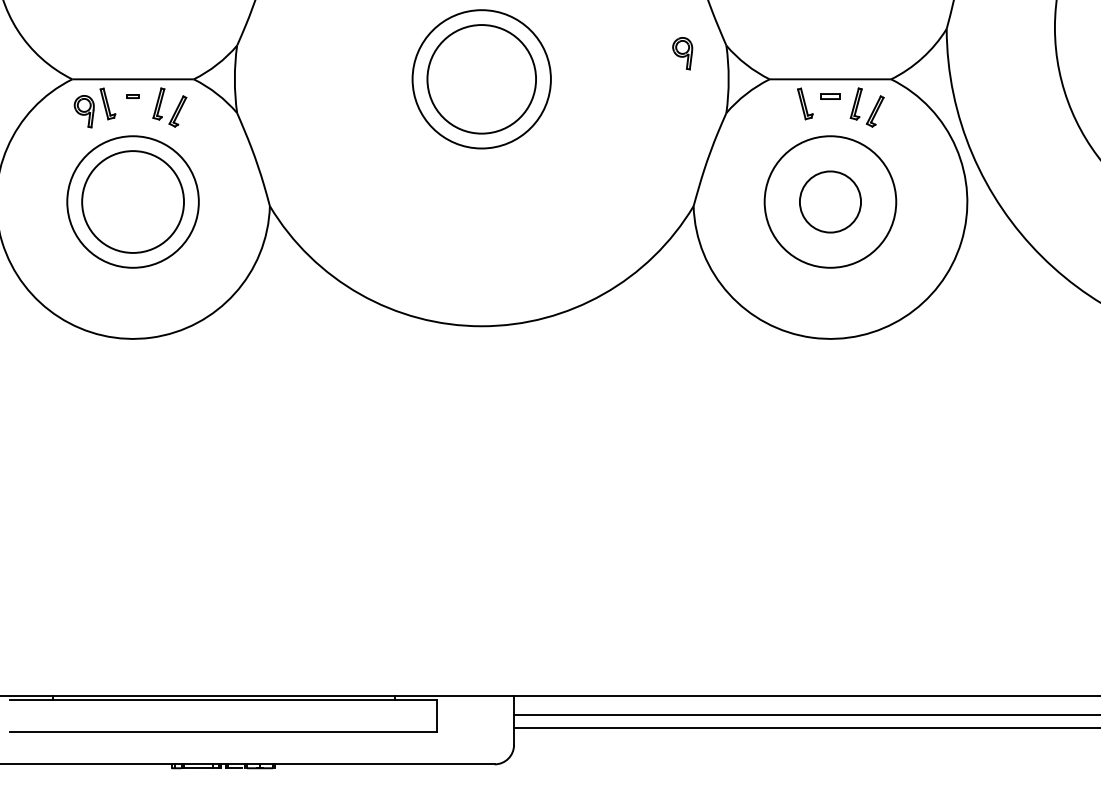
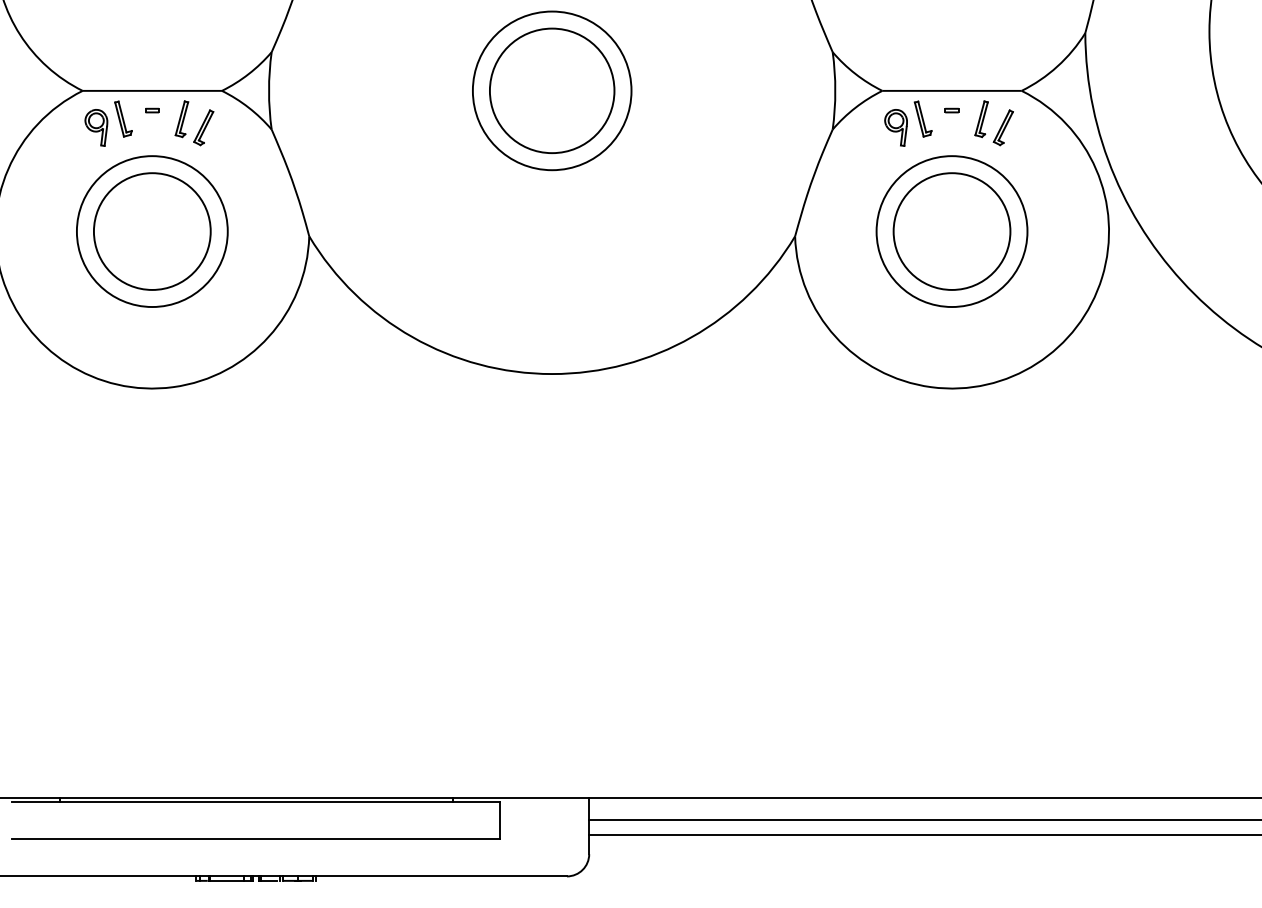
part: (682, 53) -> (895, 127), moved
part: (830, 96) -> (952, 110), size x0.62
circle: (830, 201) -> (952, 230), size x1.67

